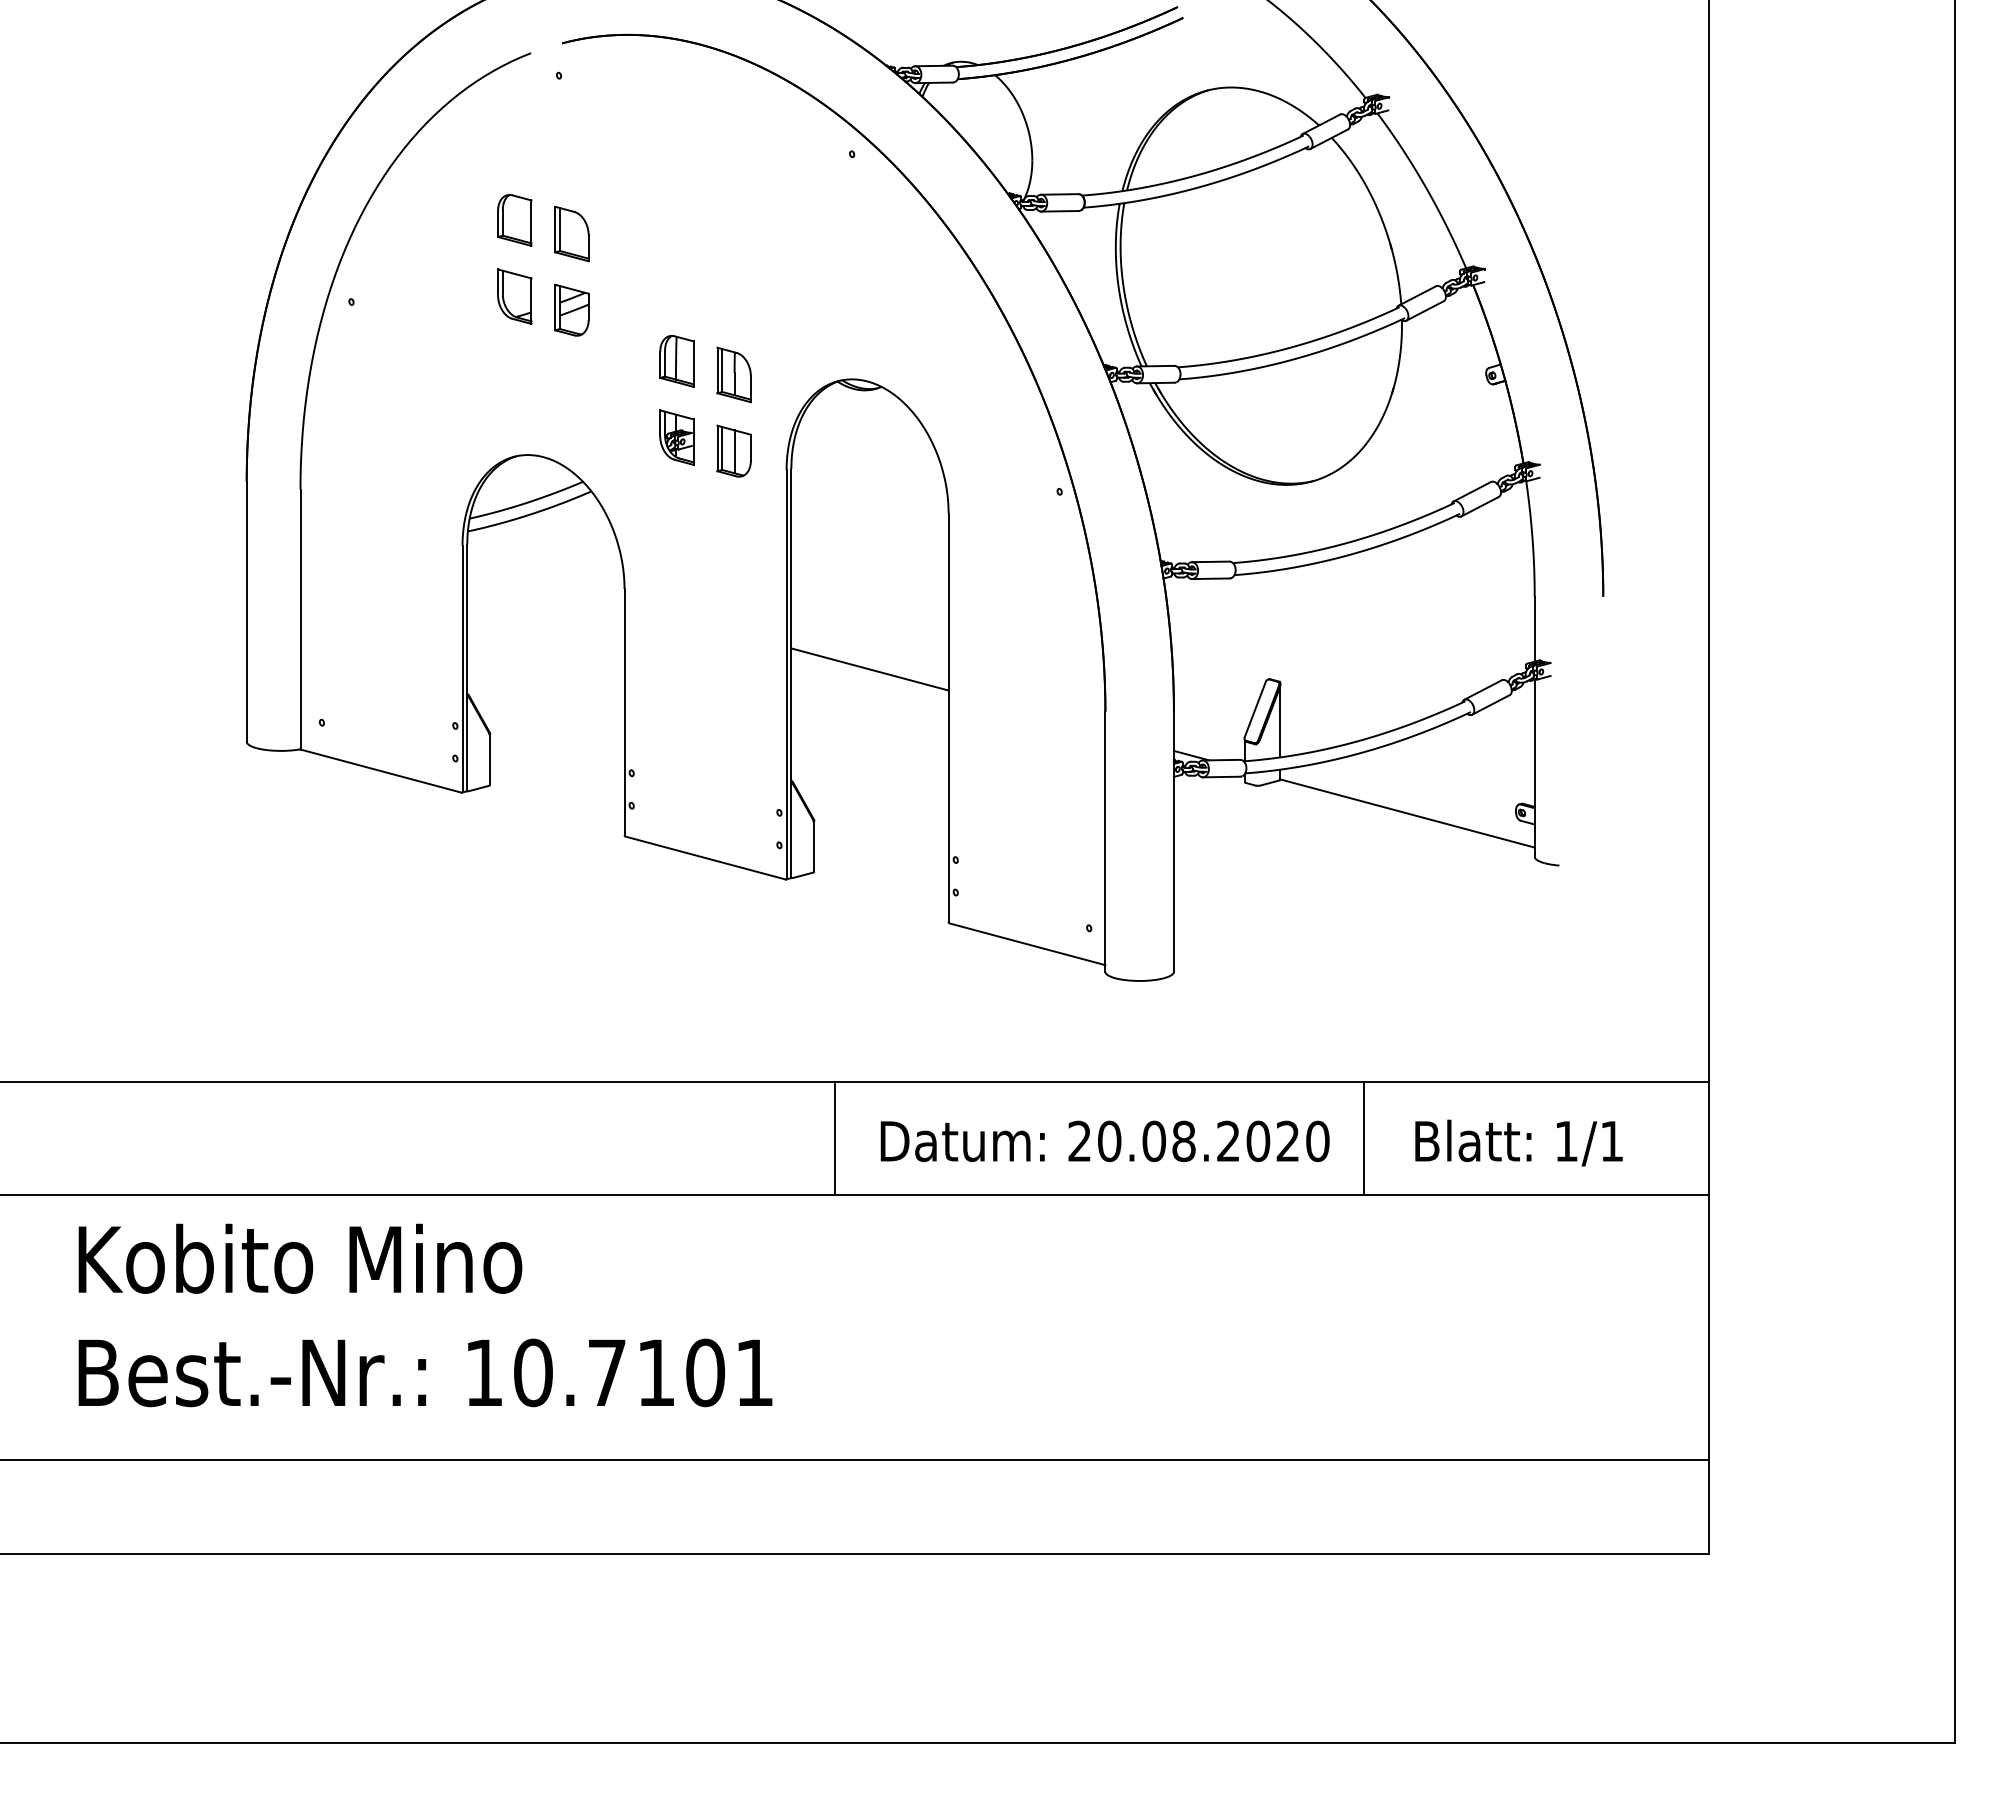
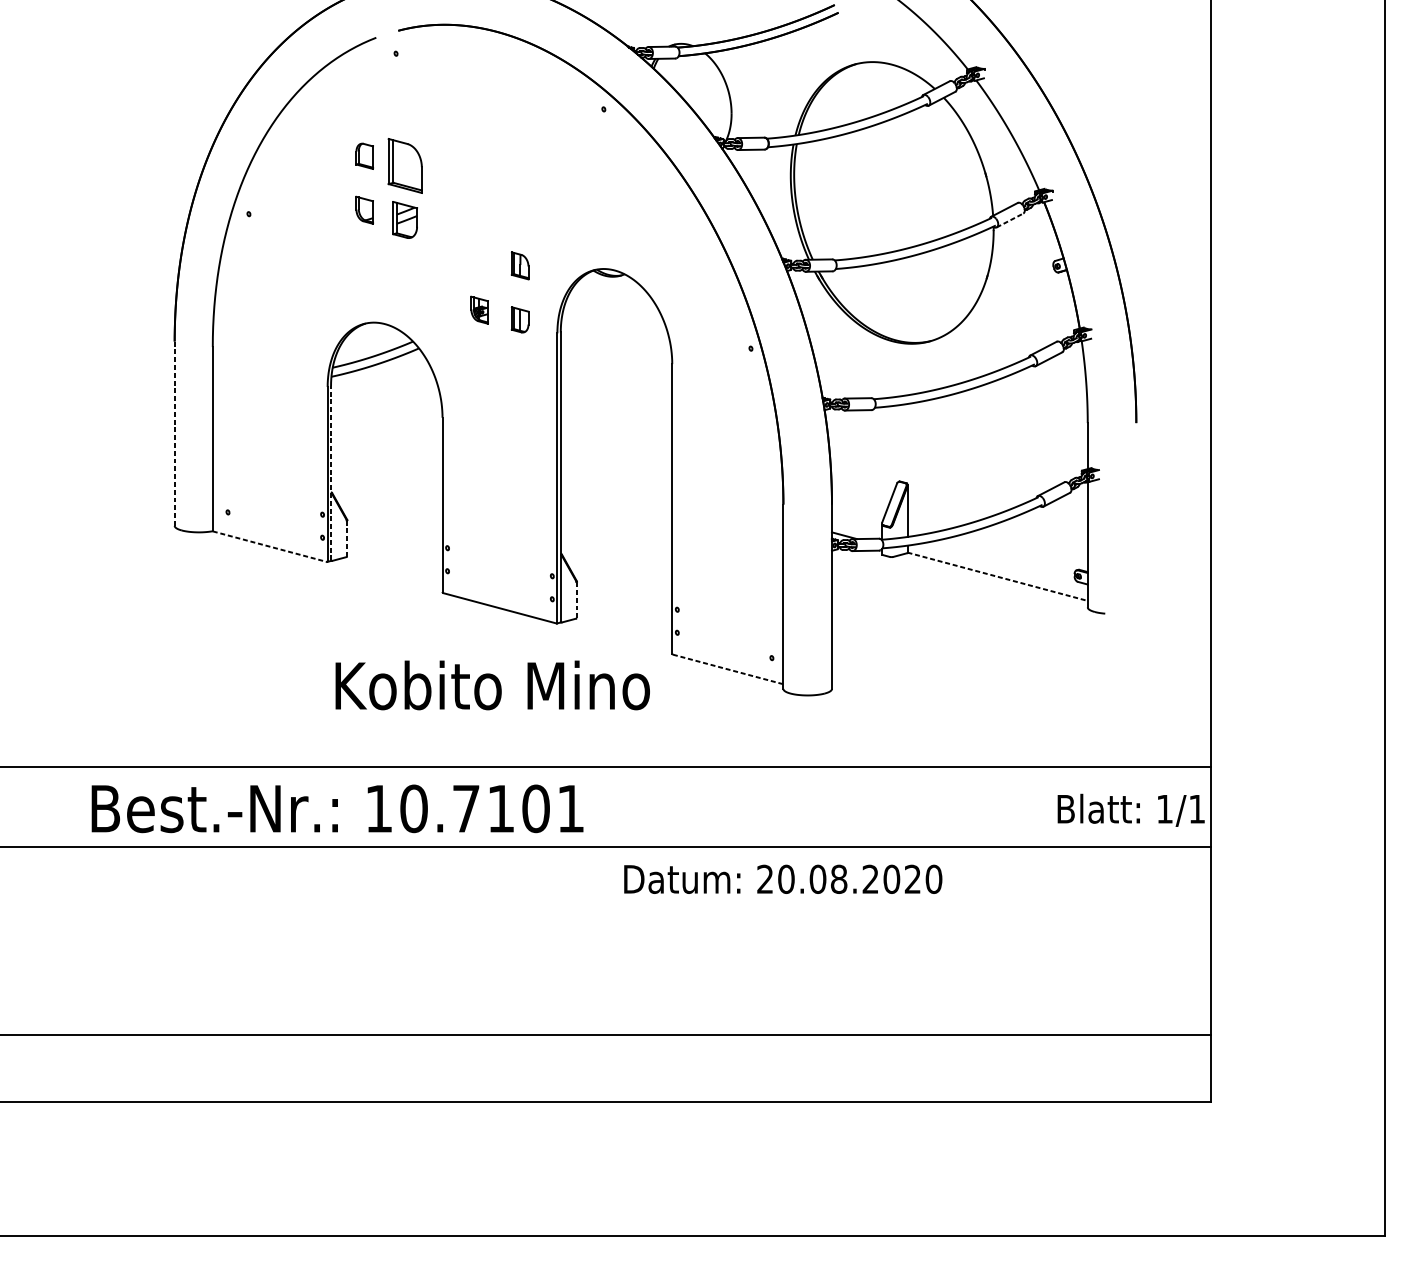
part: (514, 220) -> (364, 156), size x0.7
part: (571, 233) -> (404, 165), size x1.4
part: (514, 296) -> (364, 210), size x0.7
line: (1425, 310) -> (1010, 220), solid -> dashed
part: (676, 361) -> (479, 256), removed
part: (733, 374) -> (519, 265), size x0.7
part: (676, 437) -> (479, 310), size x0.7
part: (733, 450) -> (519, 319), size x0.7
line: (246, 611) -> (174, 433), solid -> dashed
line: (467, 667) -> (331, 473), solid -> dashed
line: (869, 669) -> (616, 474), removed
line: (489, 759) -> (346, 538), solid -> dashed
line: (381, 771) -> (270, 546), solid -> dashed
line: (1407, 813) -> (997, 576), solid -> dashed
line: (813, 846) -> (576, 600), solid -> dashed
line: (1027, 944) -> (728, 669), solid -> dashed
line: (835, 1138) -> (592, 807), removed
line: (1363, 1138) -> (966, 807), removed
text: (1104, 1141) -> (782, 879), moved
text: (1518, 1142) -> (1130, 809), moved
text: (300, 1258) -> (492, 685), moved
text: (425, 1372) -> (337, 808), moved

